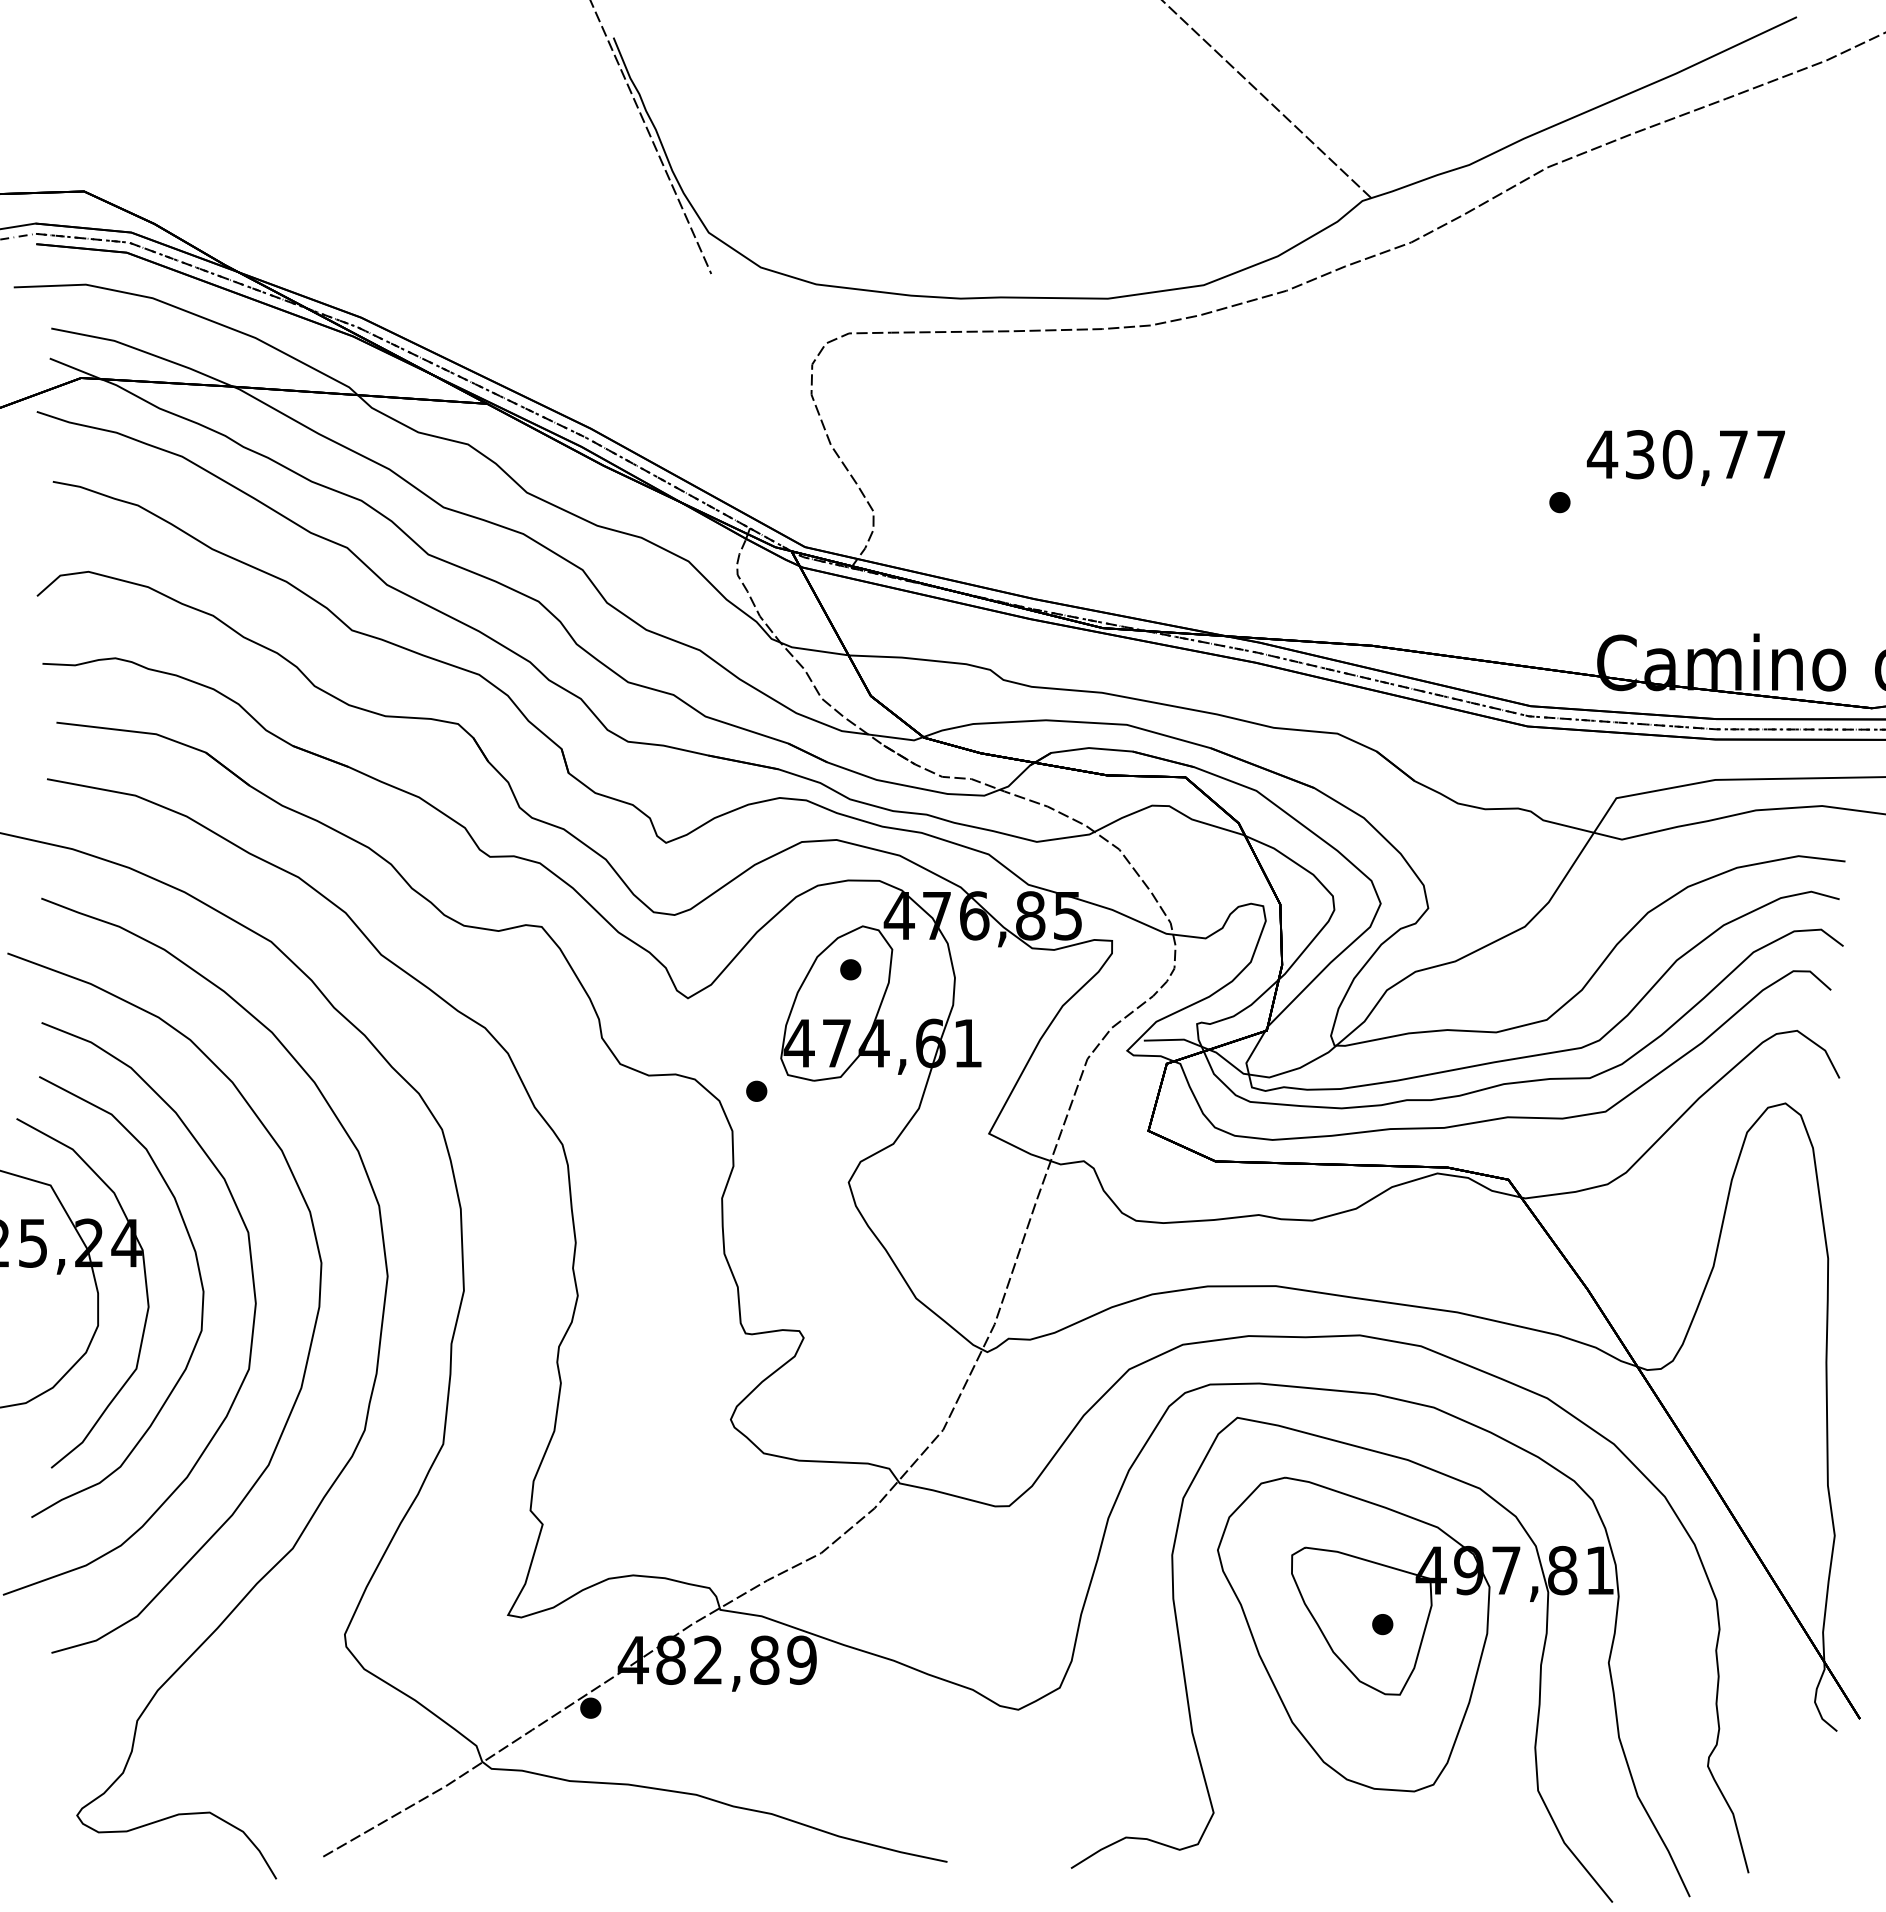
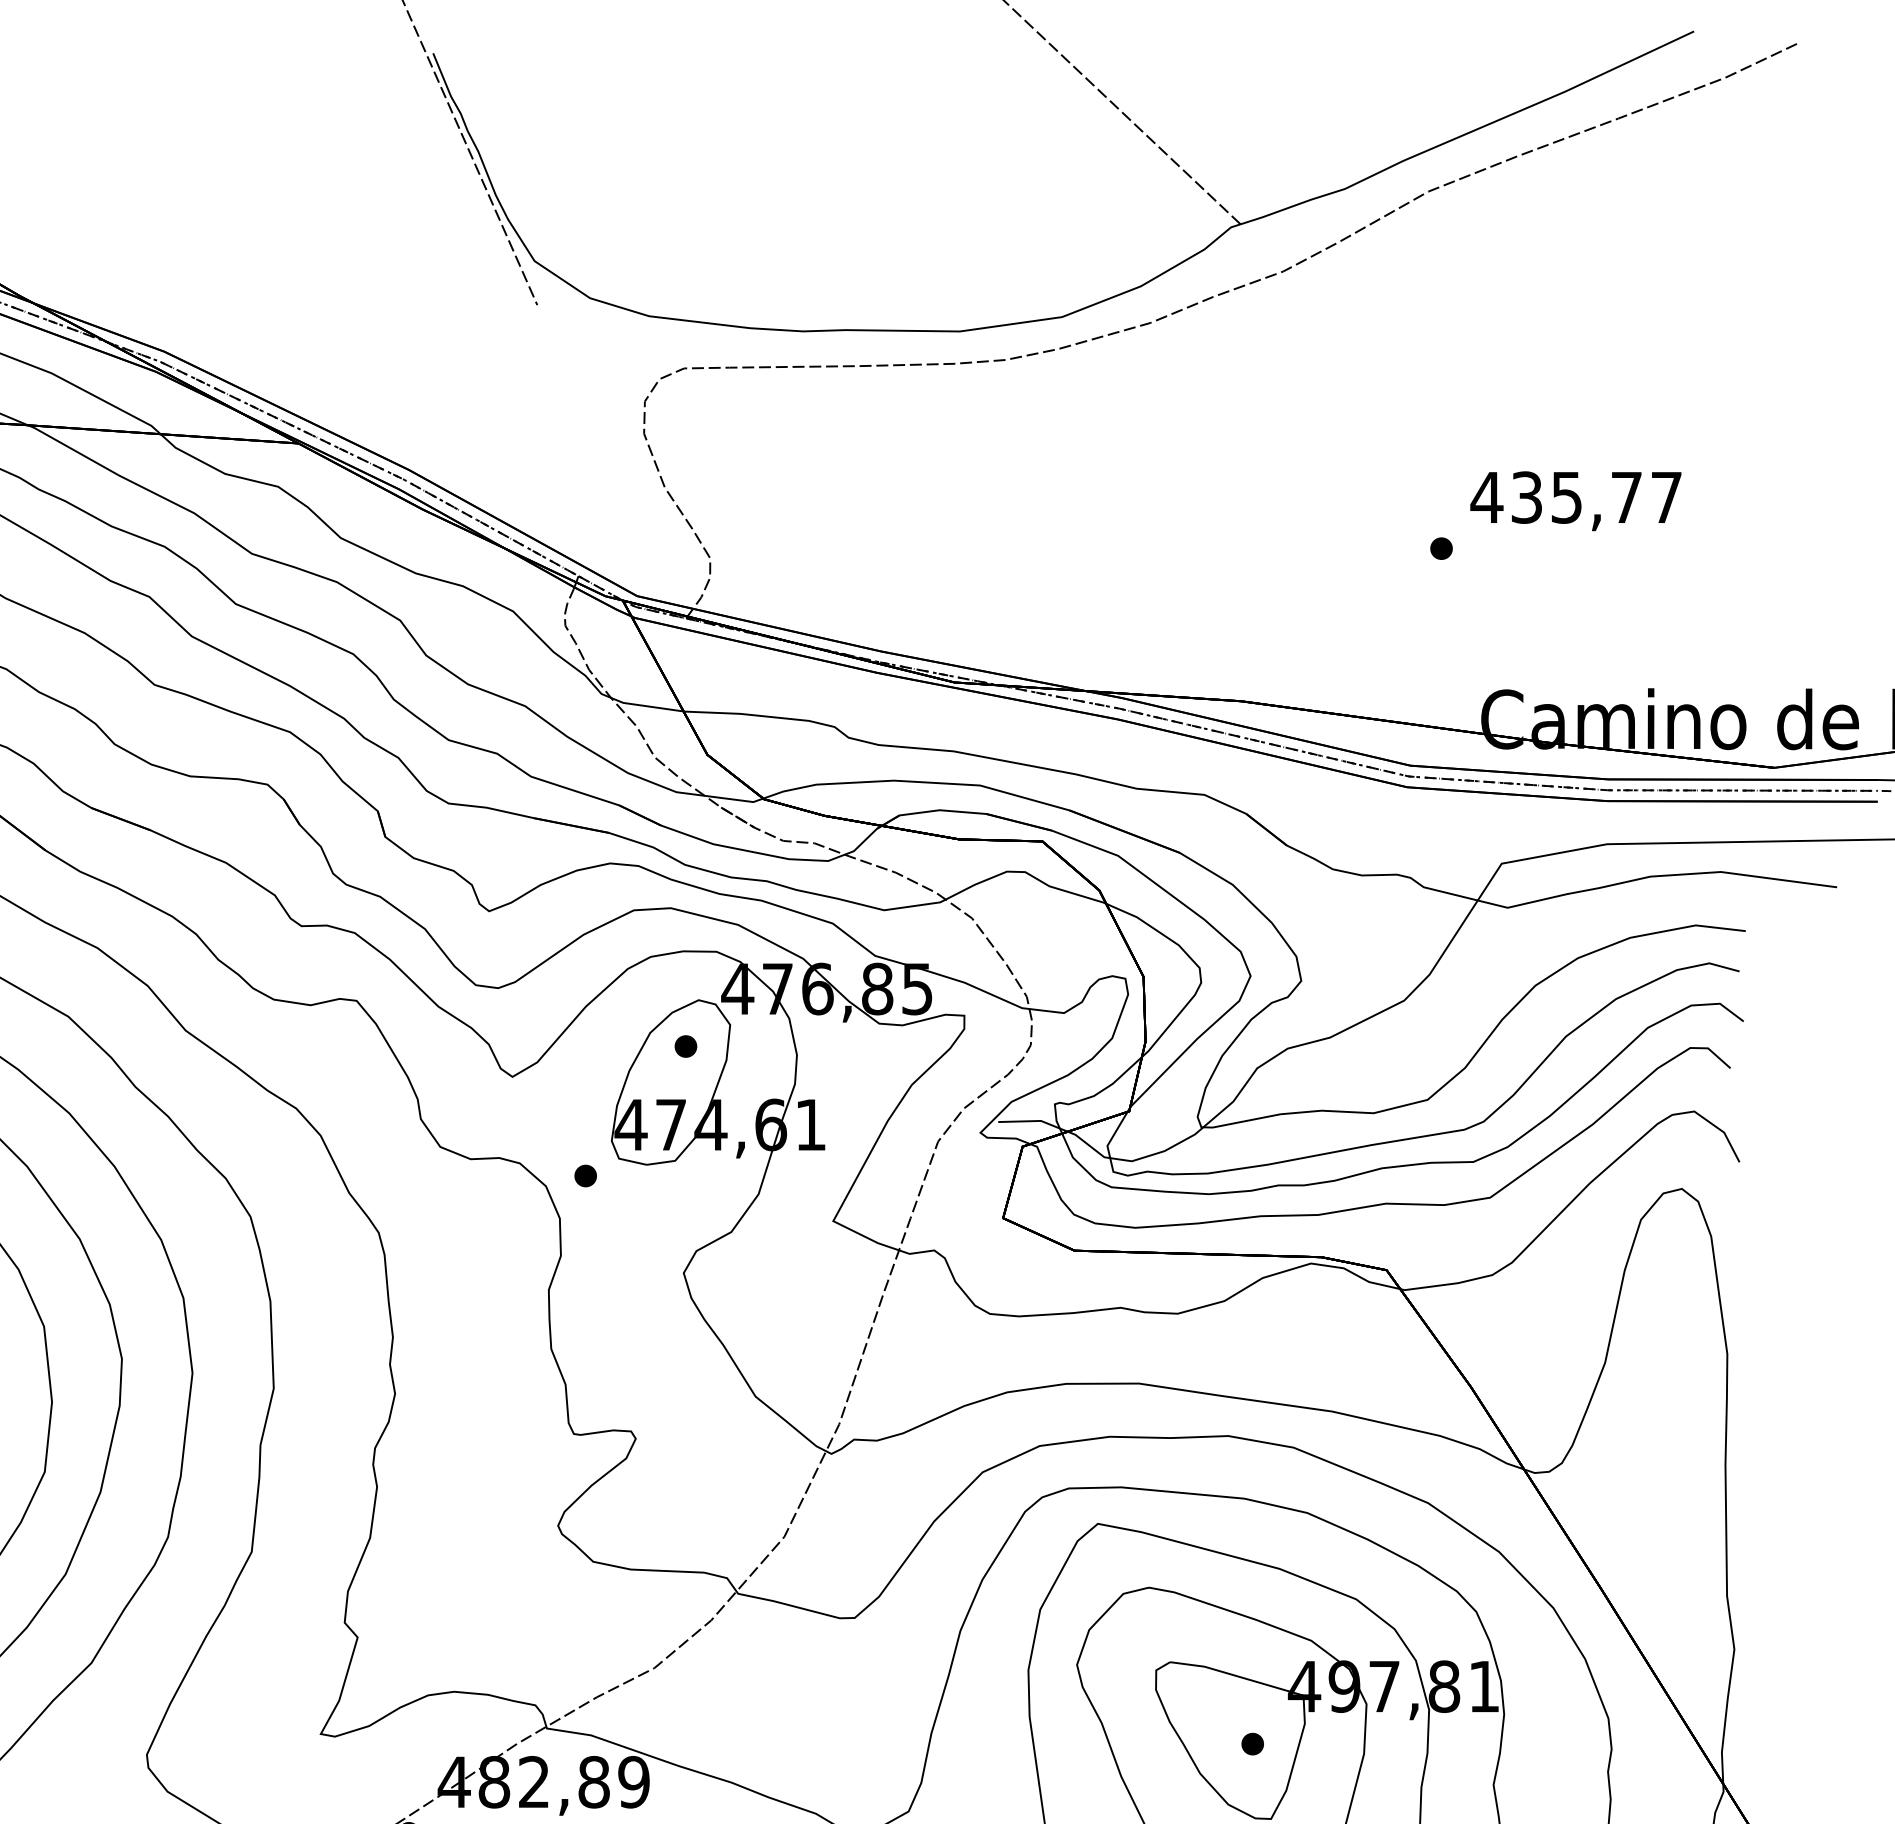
text: (1677, 454) -> (1566, 497), 430,77 -> 435,77

